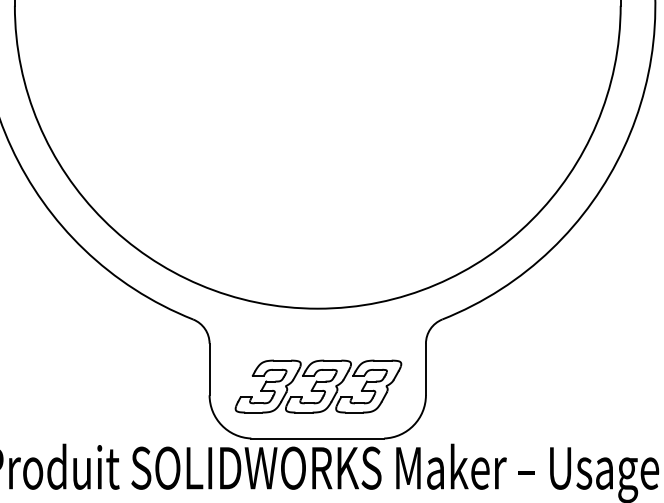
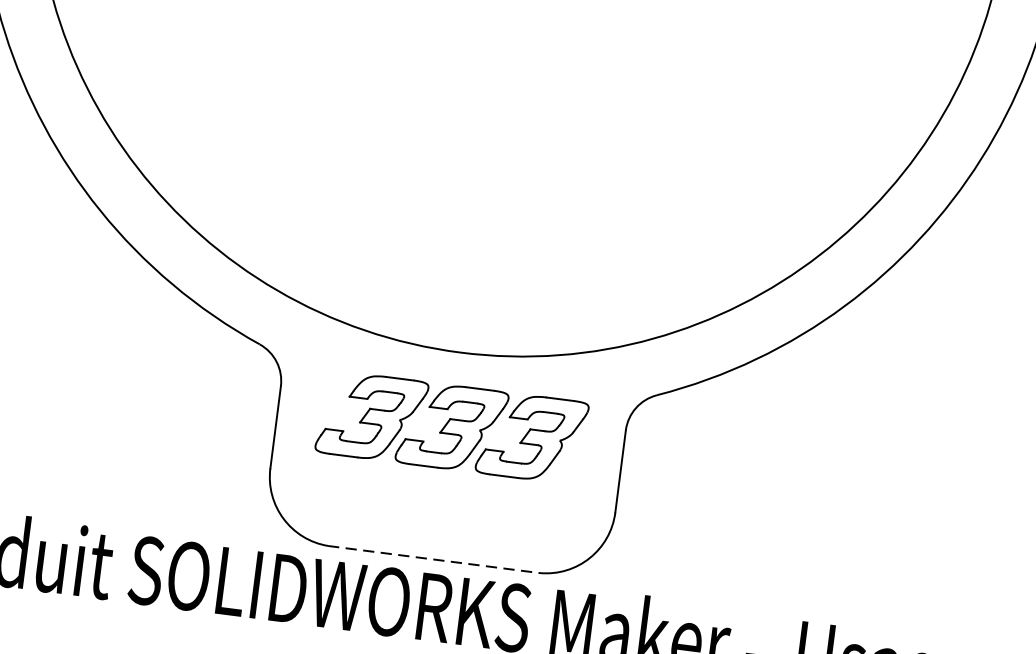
part: (318, 386) -> (452, 427), moved
line: (318, 438) -> (435, 559), solid -> dashed

